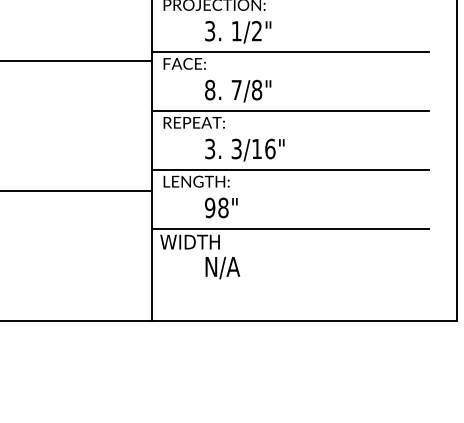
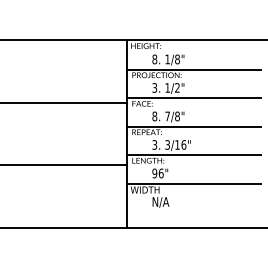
text: (221, 208) -> (160, 173), 98" -> 96"

